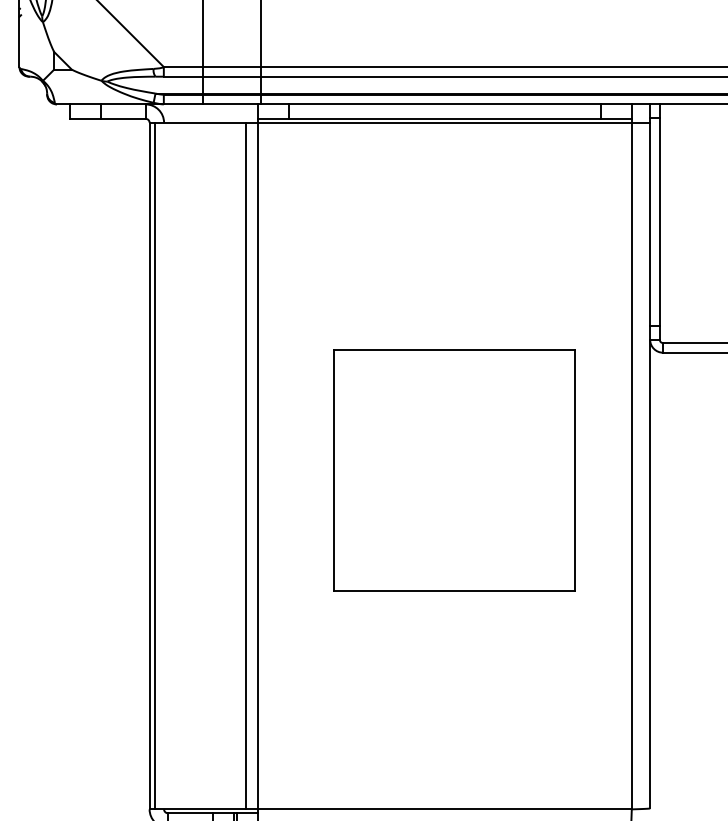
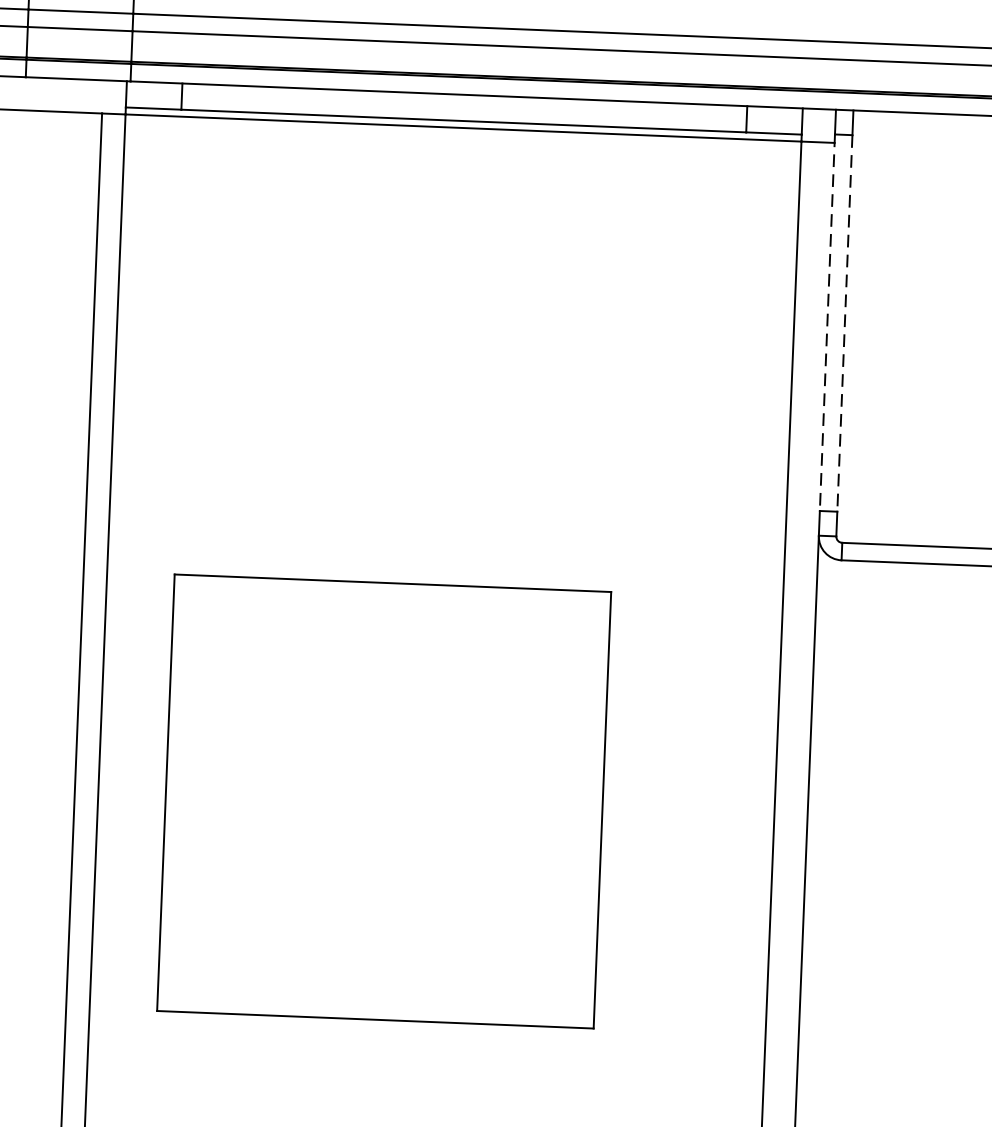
line: (650, 222) -> (828, 323), solid -> dashed
line: (659, 222) -> (844, 324), solid -> dashed
part: (454, 470) -> (384, 800), moved

